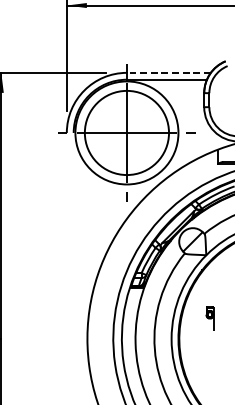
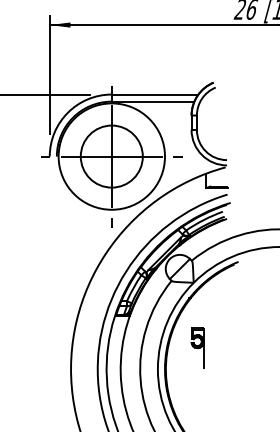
line: (168, 72) -> (154, 94), dashed -> solid
circle: (126, 132) -> (111, 156), size x0.71
part: (209, 317) -> (197, 347), size x1.67

